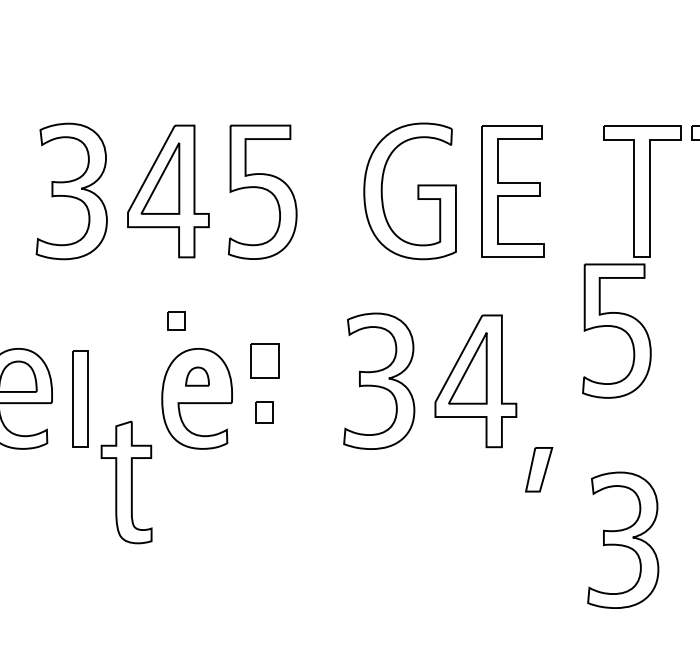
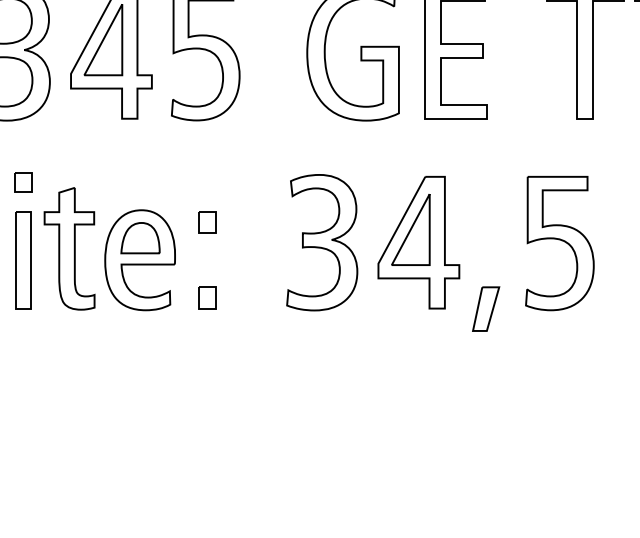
part: (176, 320) -> (23, 181), moved
part: (616, 330) -> (559, 242), moved
part: (264, 361) -> (207, 222), size x0.62
part: (197, 376) -> (140, 237), size x1.67
part: (264, 412) -> (207, 297), moved
part: (539, 469) -> (486, 308), moved
part: (126, 482) -> (69, 248), moved
part: (623, 539) -> (566, 400), removed

